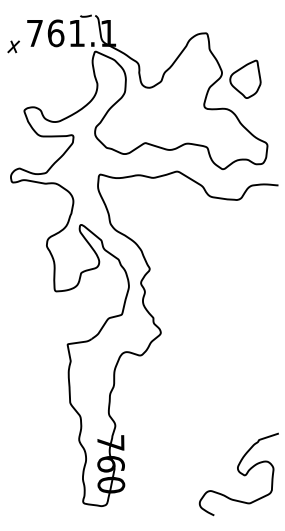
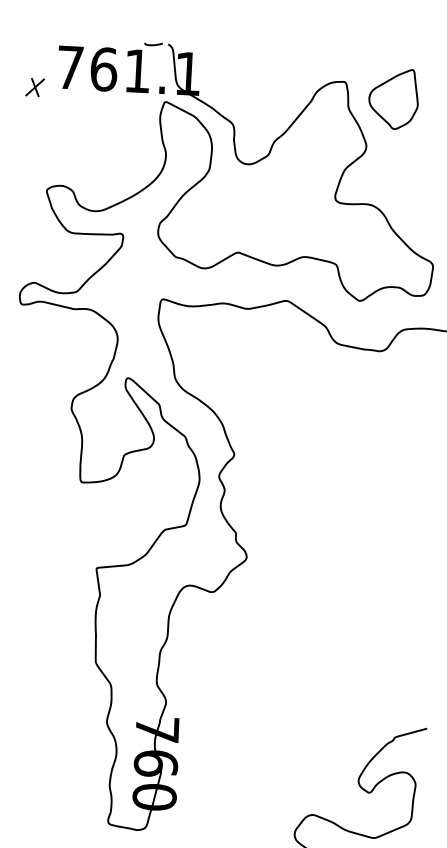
part: (245, 78) -> (393, 97), moved

